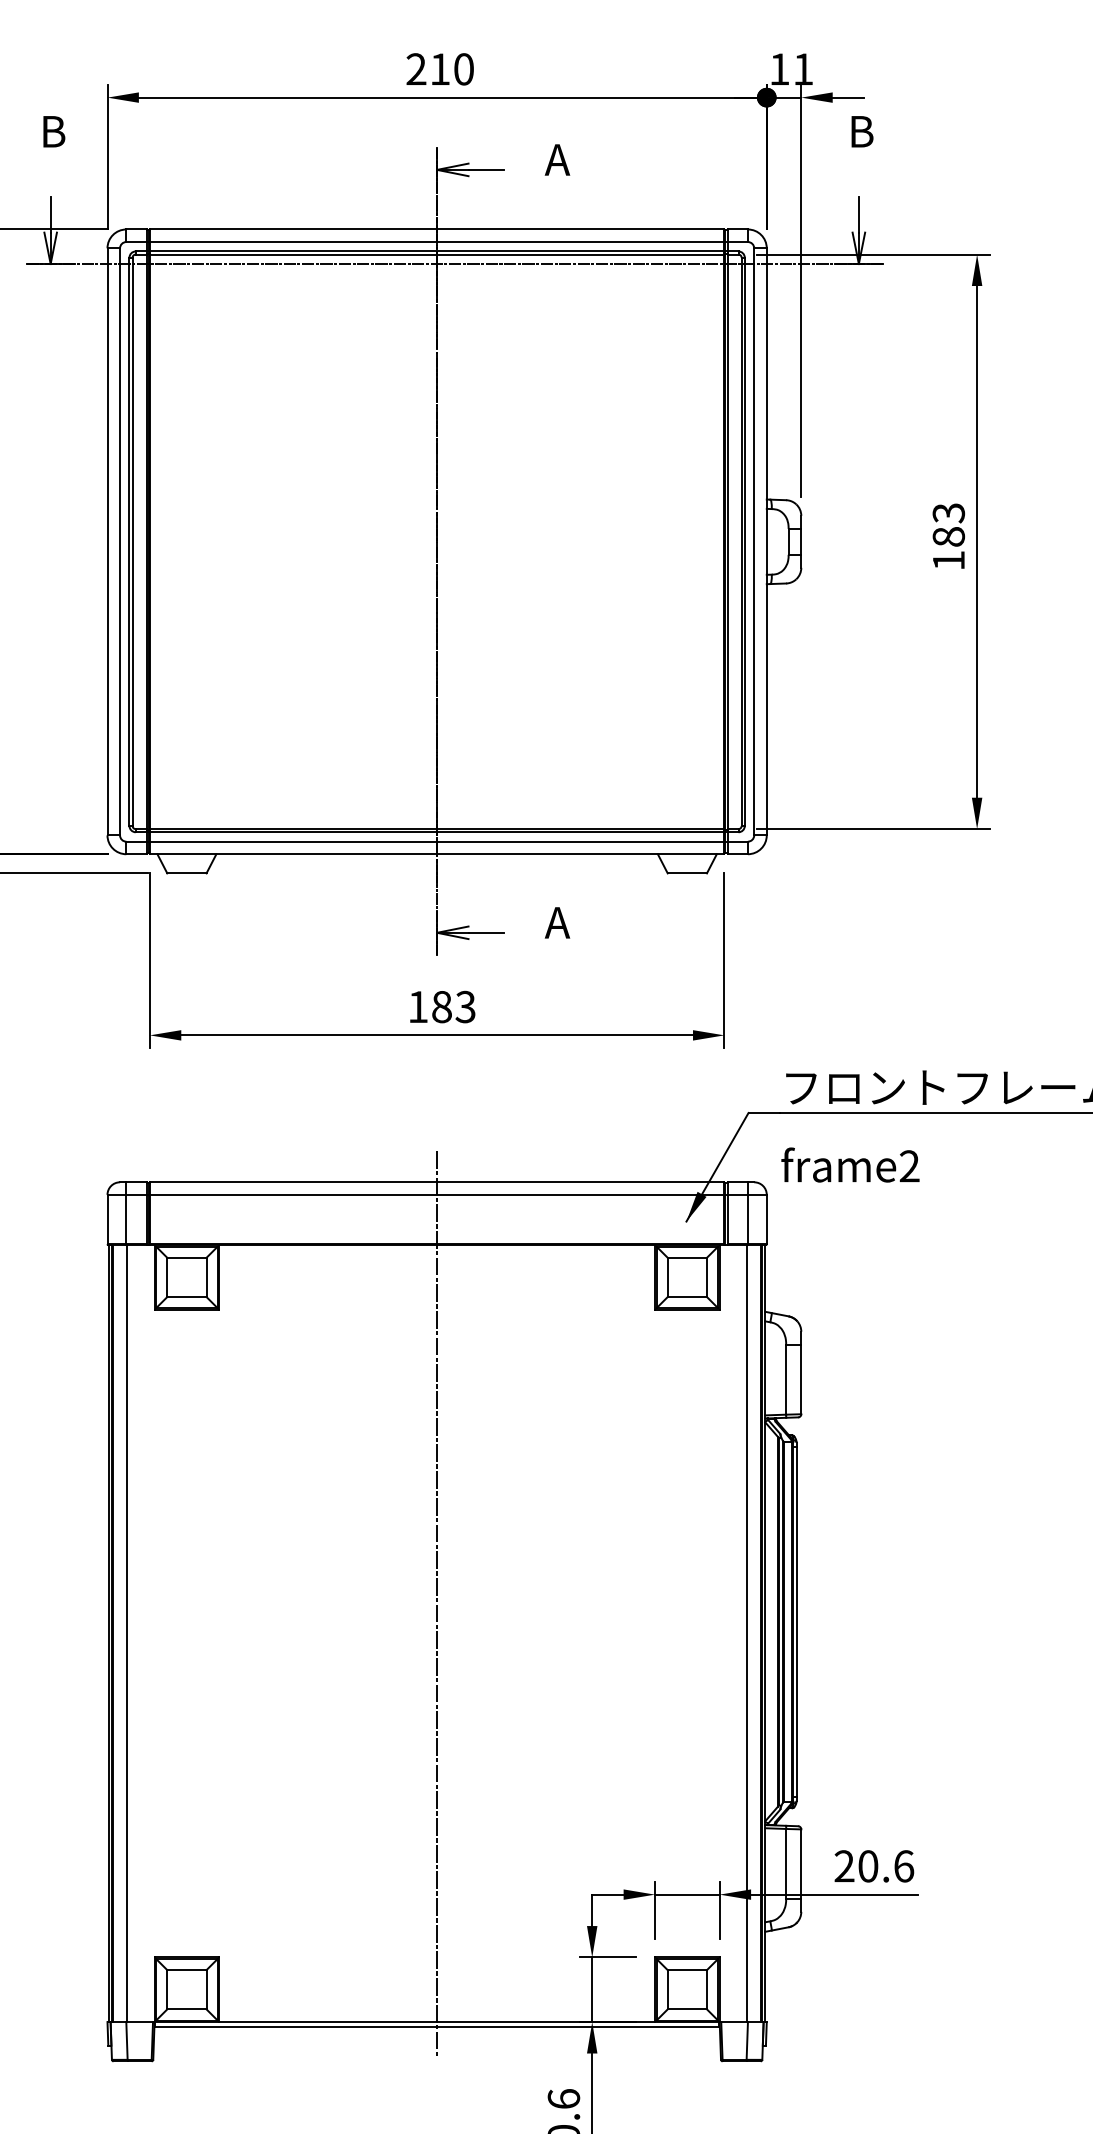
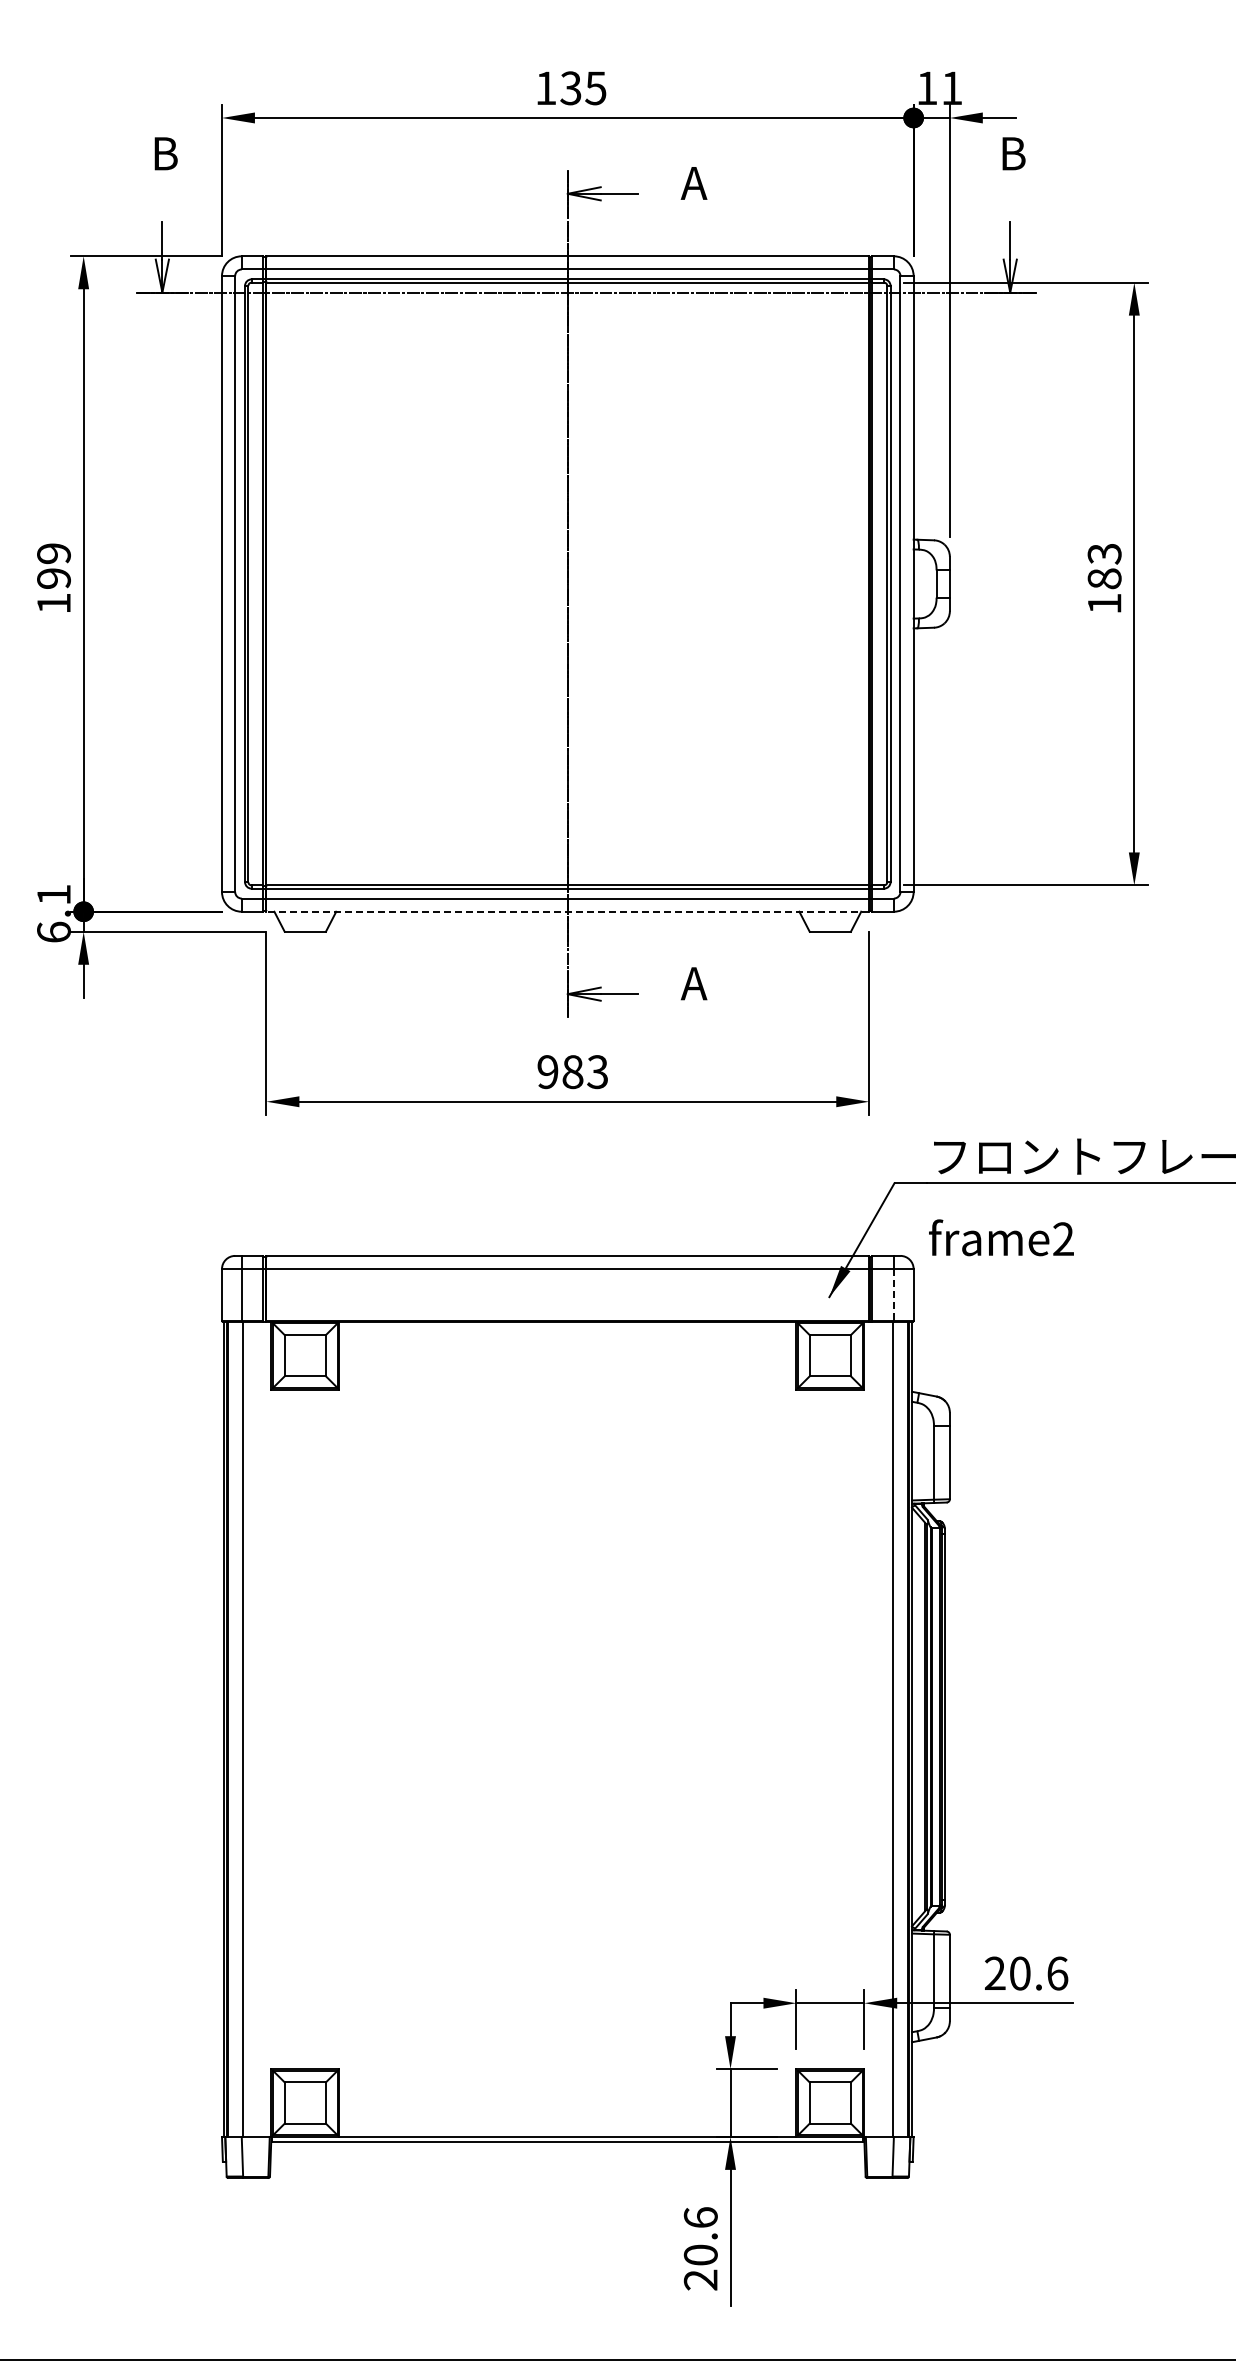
text: (439, 69) -> (570, 88), 210 -> 135
line: (436, 854) -> (567, 911), solid -> dashed
text: (417, 1007) -> (547, 1072), 183 -> 983
line: (747, 1220) -> (893, 1295), solid -> dashed
line: (436, 1604) -> (567, 1698), removed

